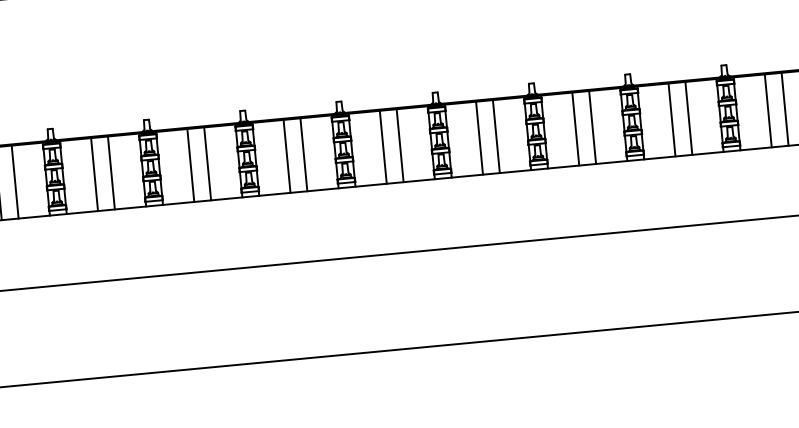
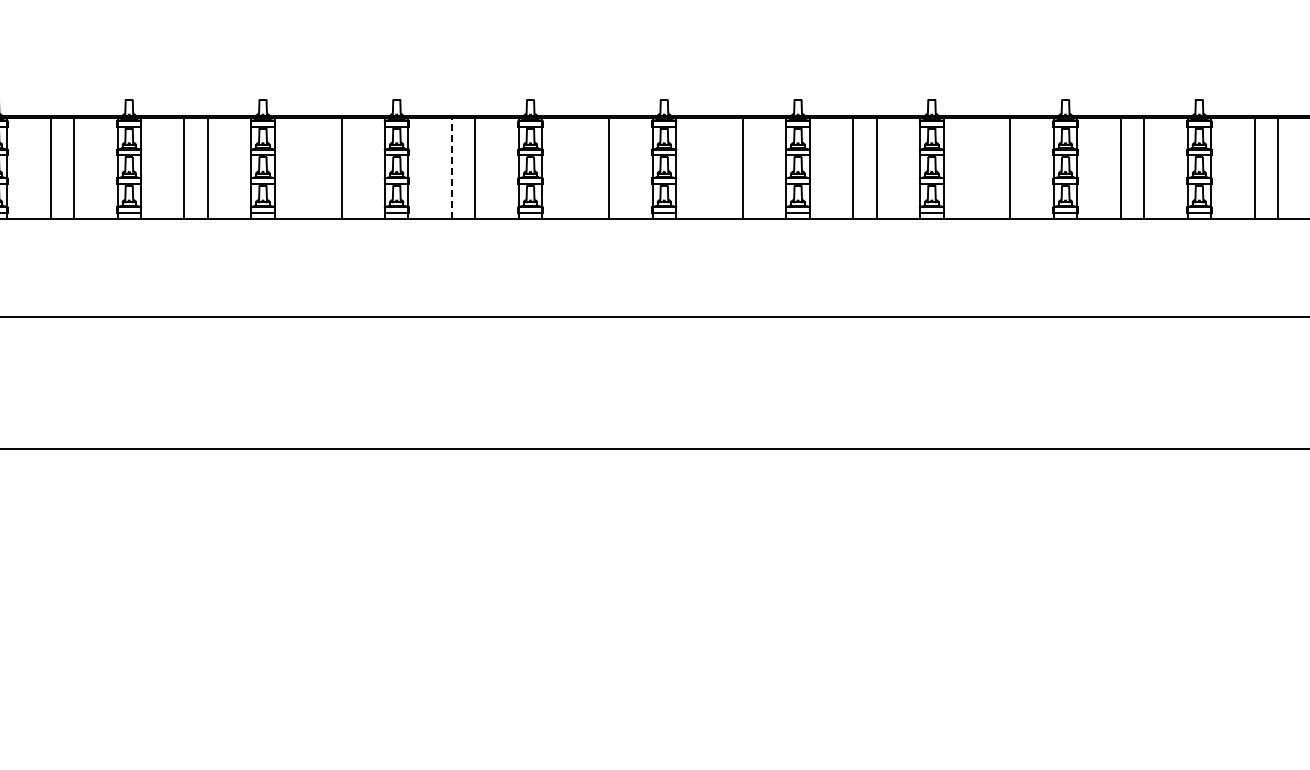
line: (576, 129) -> (987, 168), removed
line: (383, 147) -> (719, 168), removed
line: (286, 156) -> (585, 168), removed
line: (190, 165) -> (451, 168), solid -> dashed
line: (94, 174) -> (318, 168), removed

